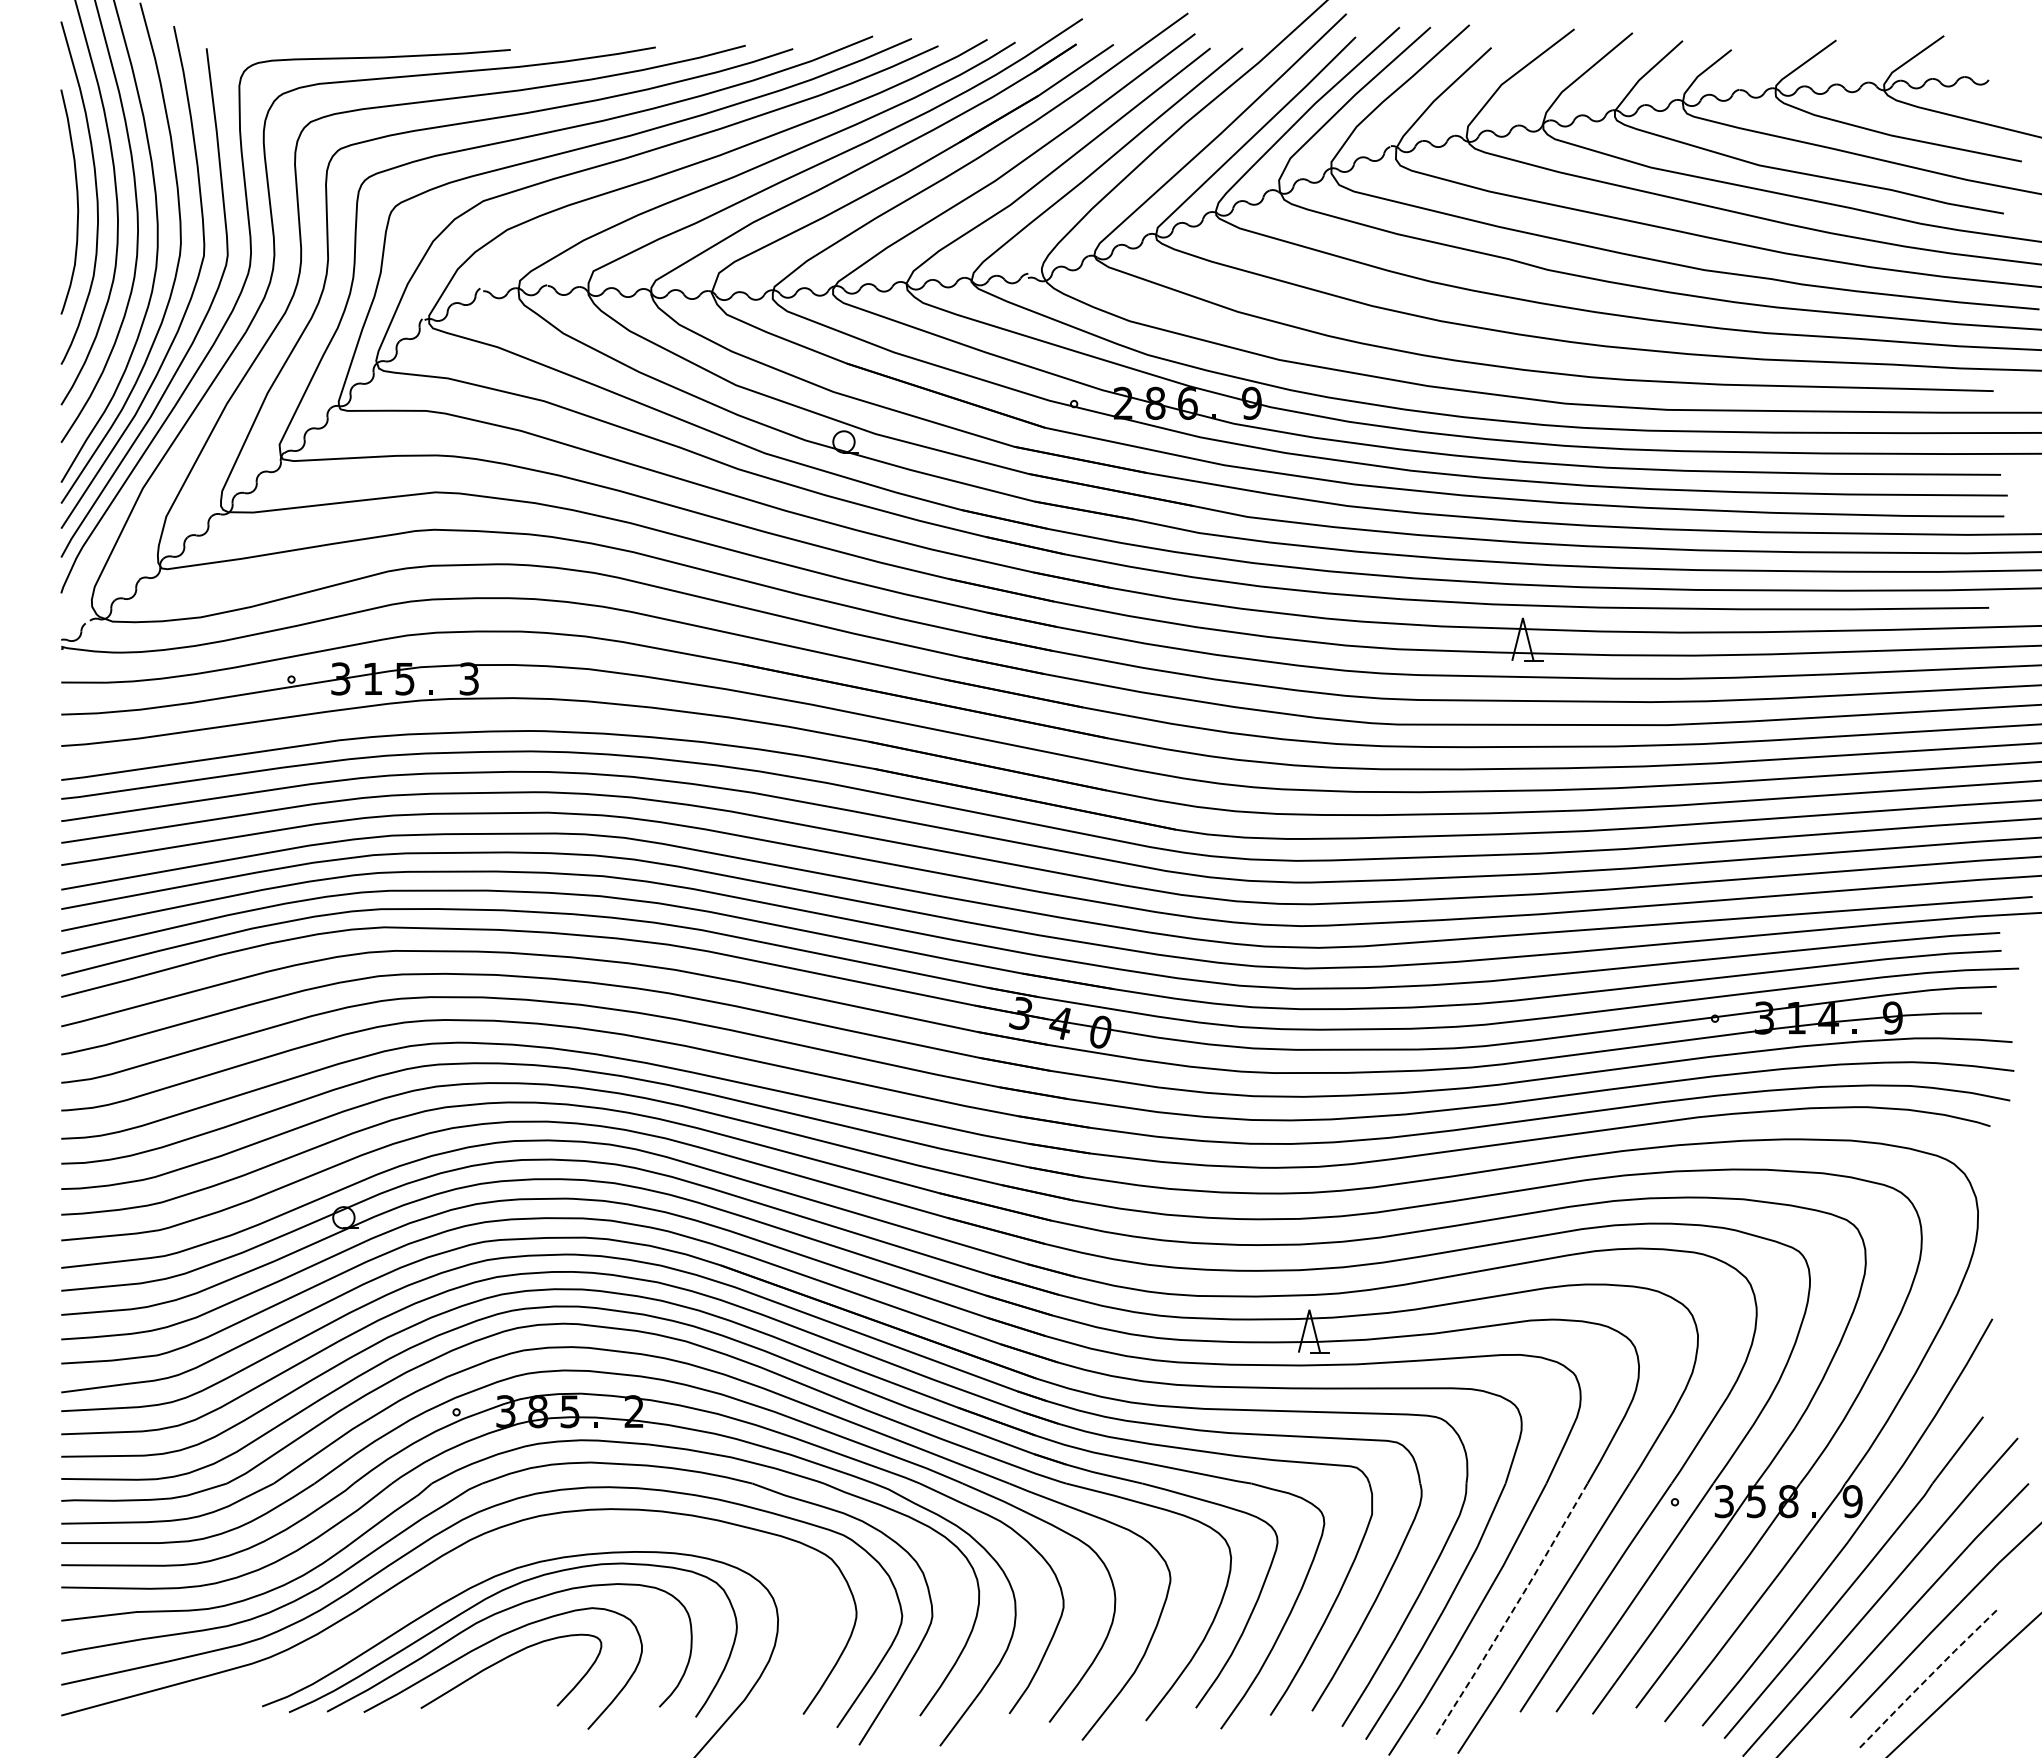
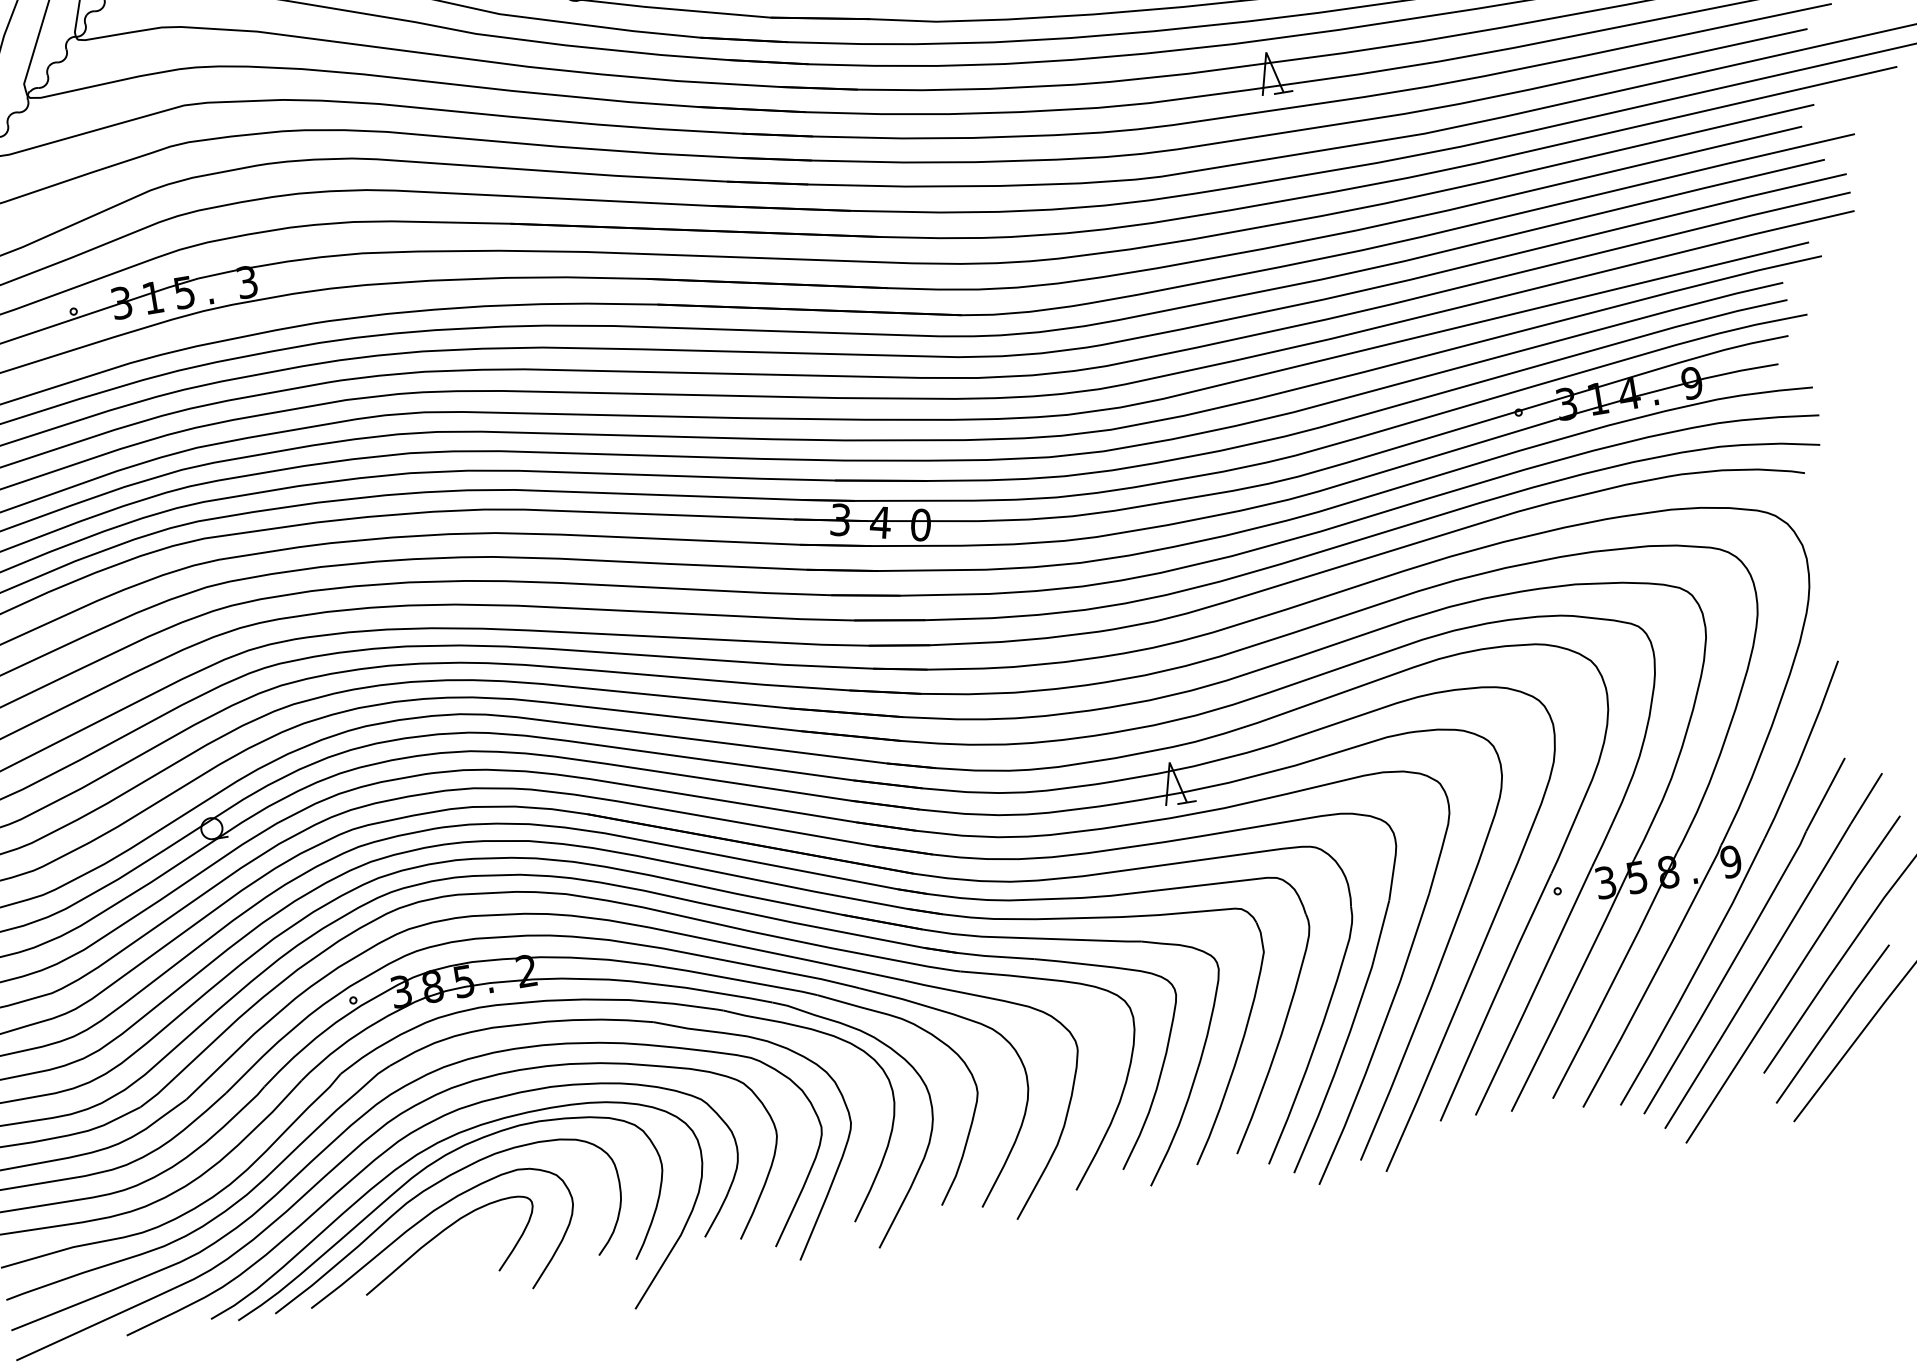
curve: (469, 1566) -> (390, 1148), added
line: (1512, 1611) -> (1416, 1024), dashed -> solid
line: (1926, 1679) -> (1831, 1023), dashed -> solid

